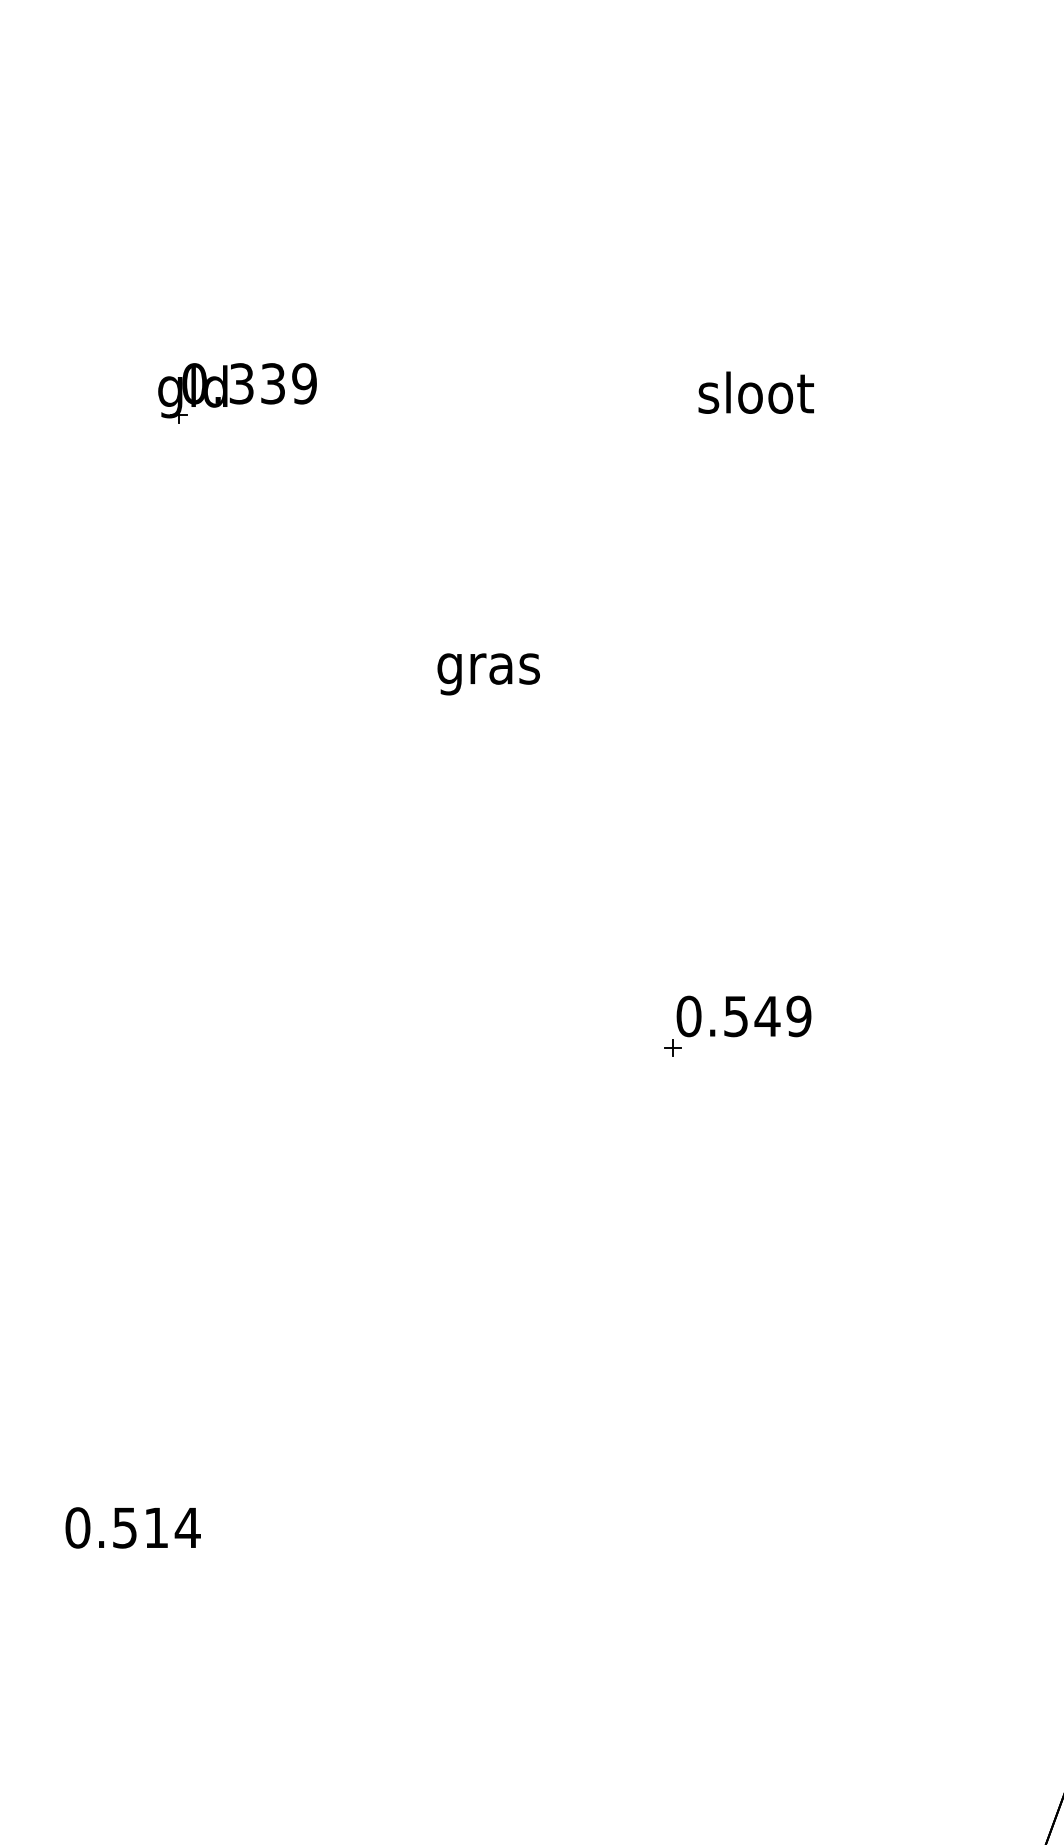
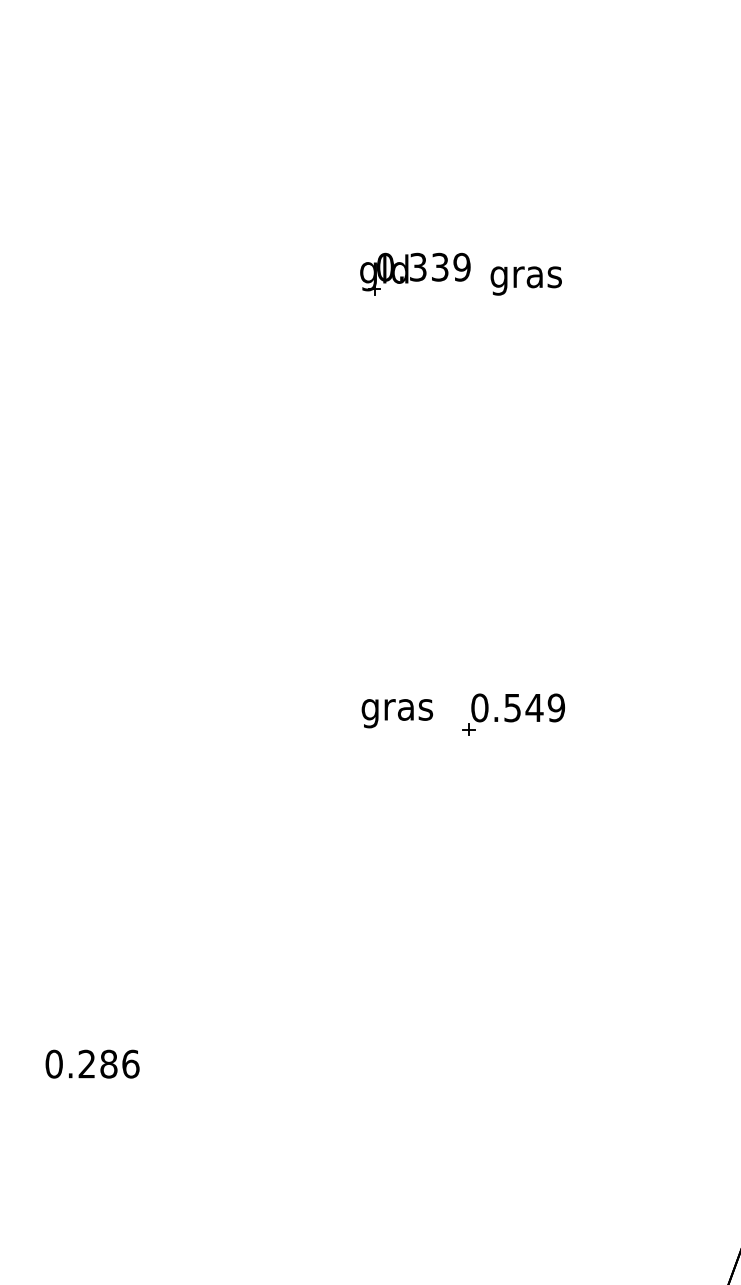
part: (237, 392) -> (415, 273), moved
text: (755, 397) -> (526, 276), sloot -> gras
text: (488, 674) -> (397, 713), moved
text: (155, 1526) -> (108, 1063), 0.514 -> 0.286

